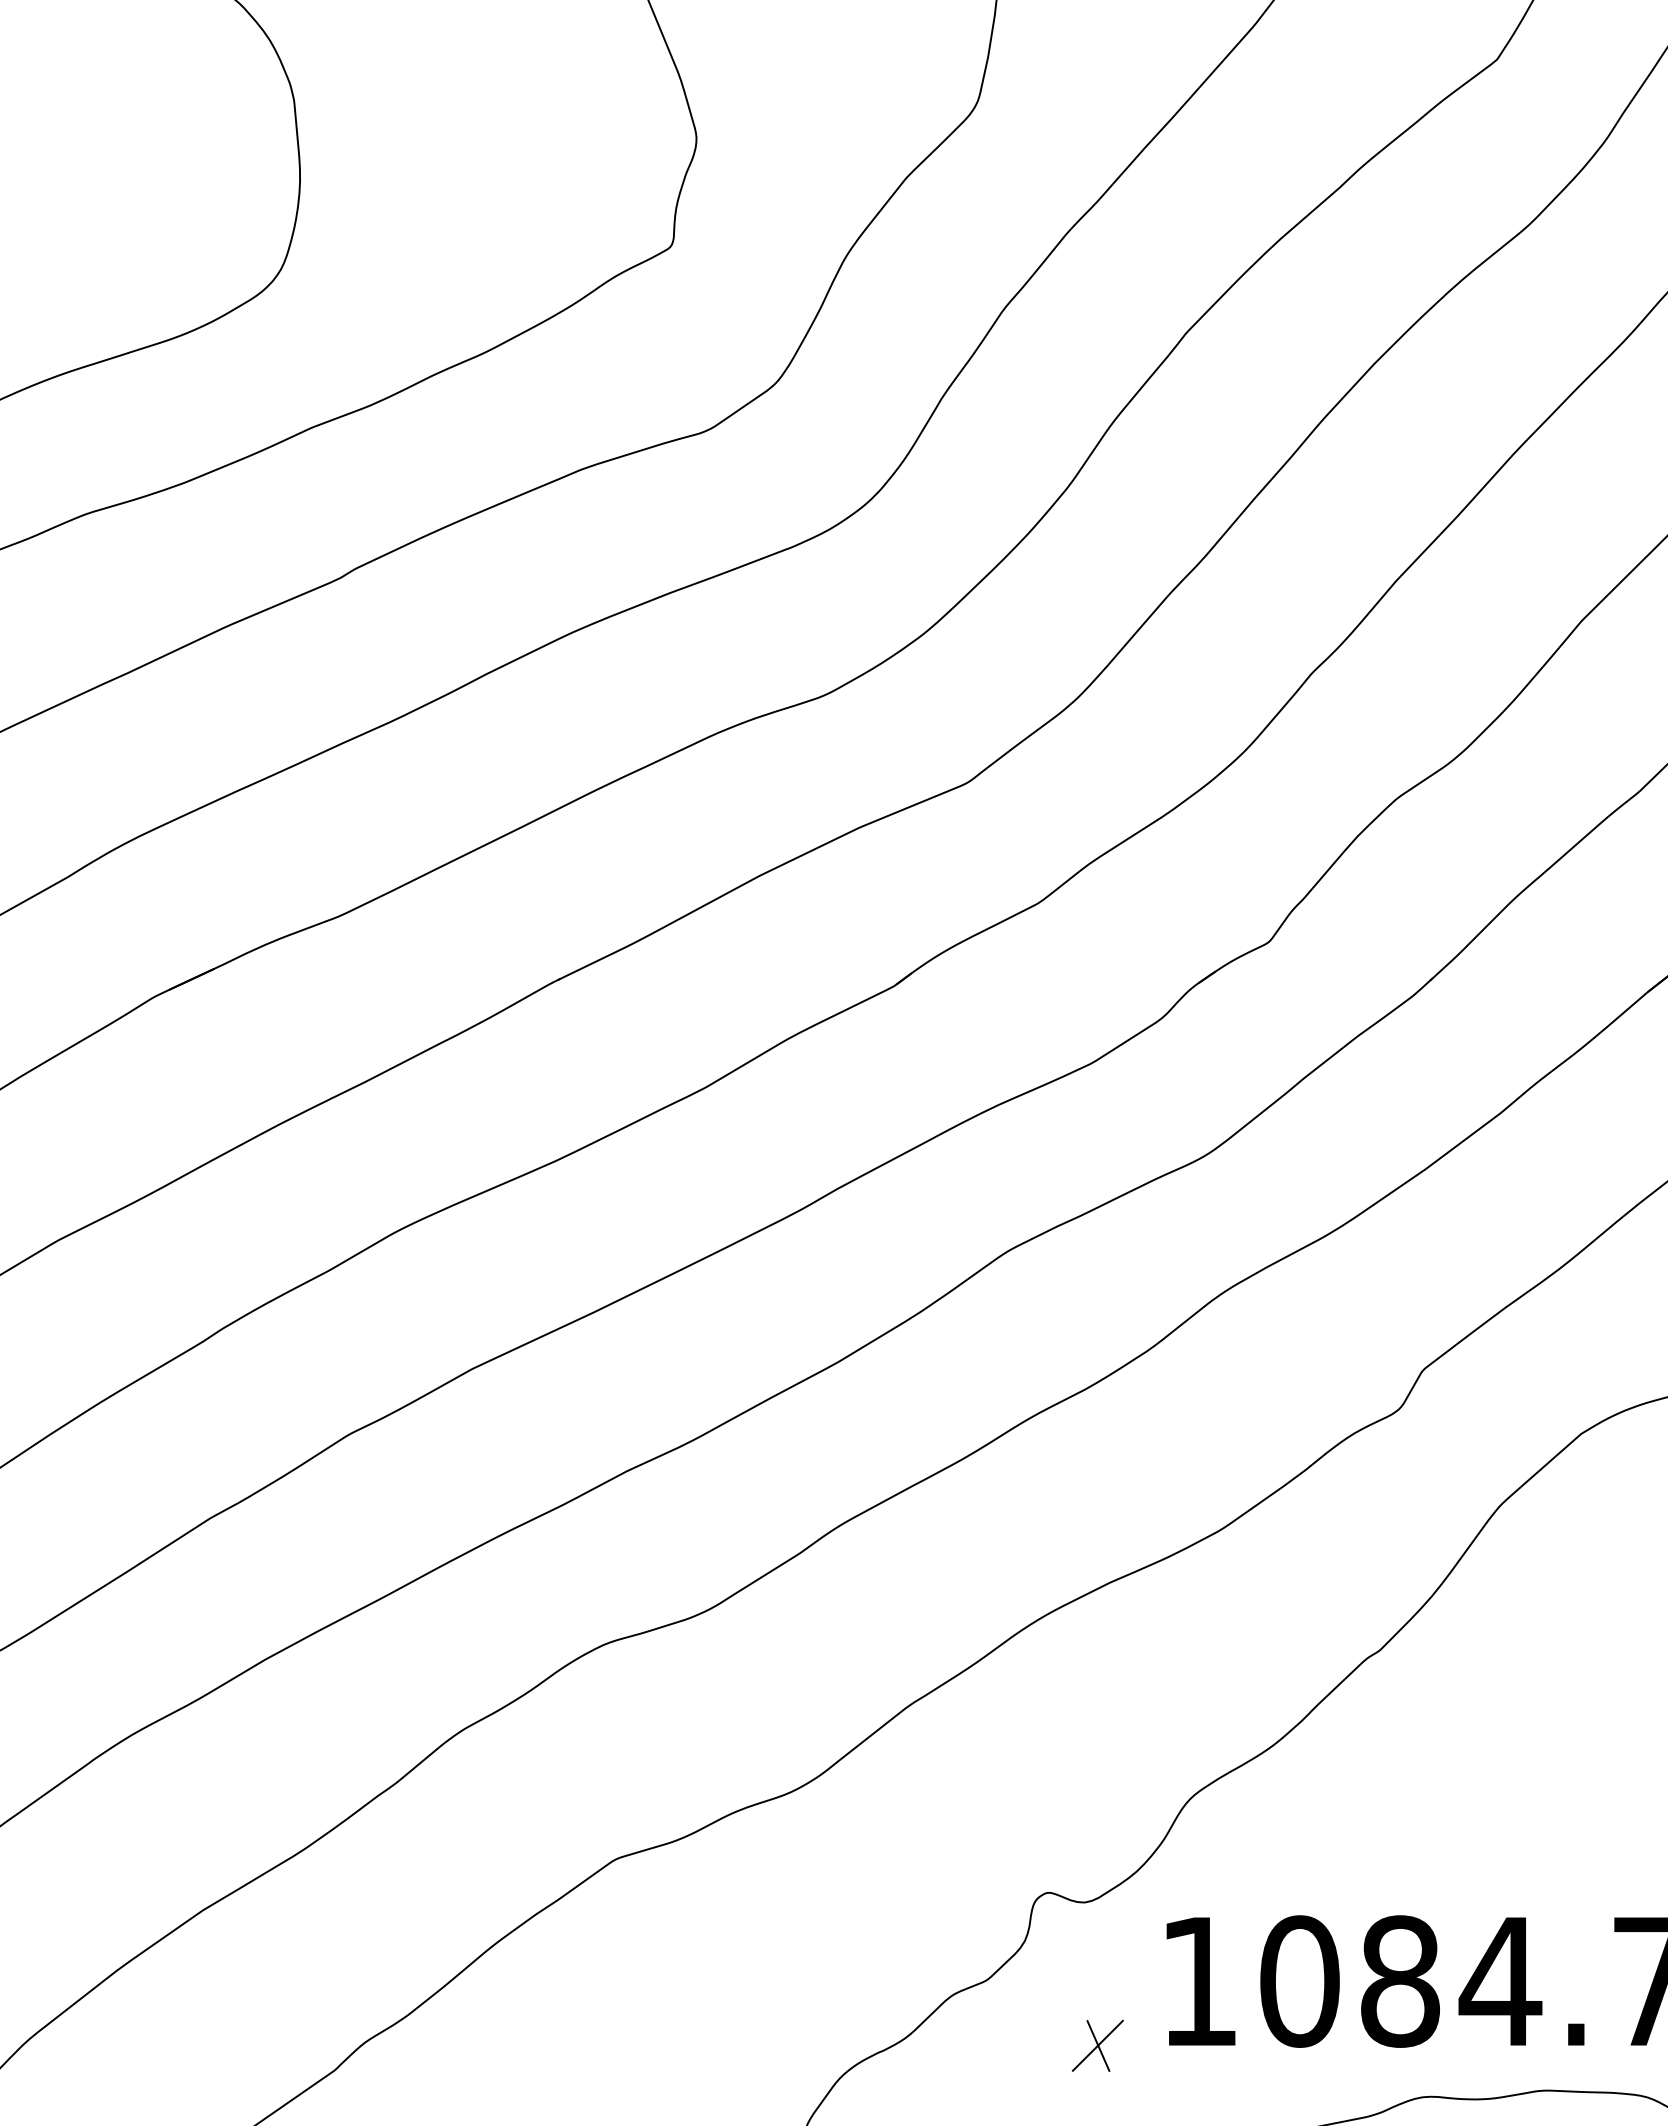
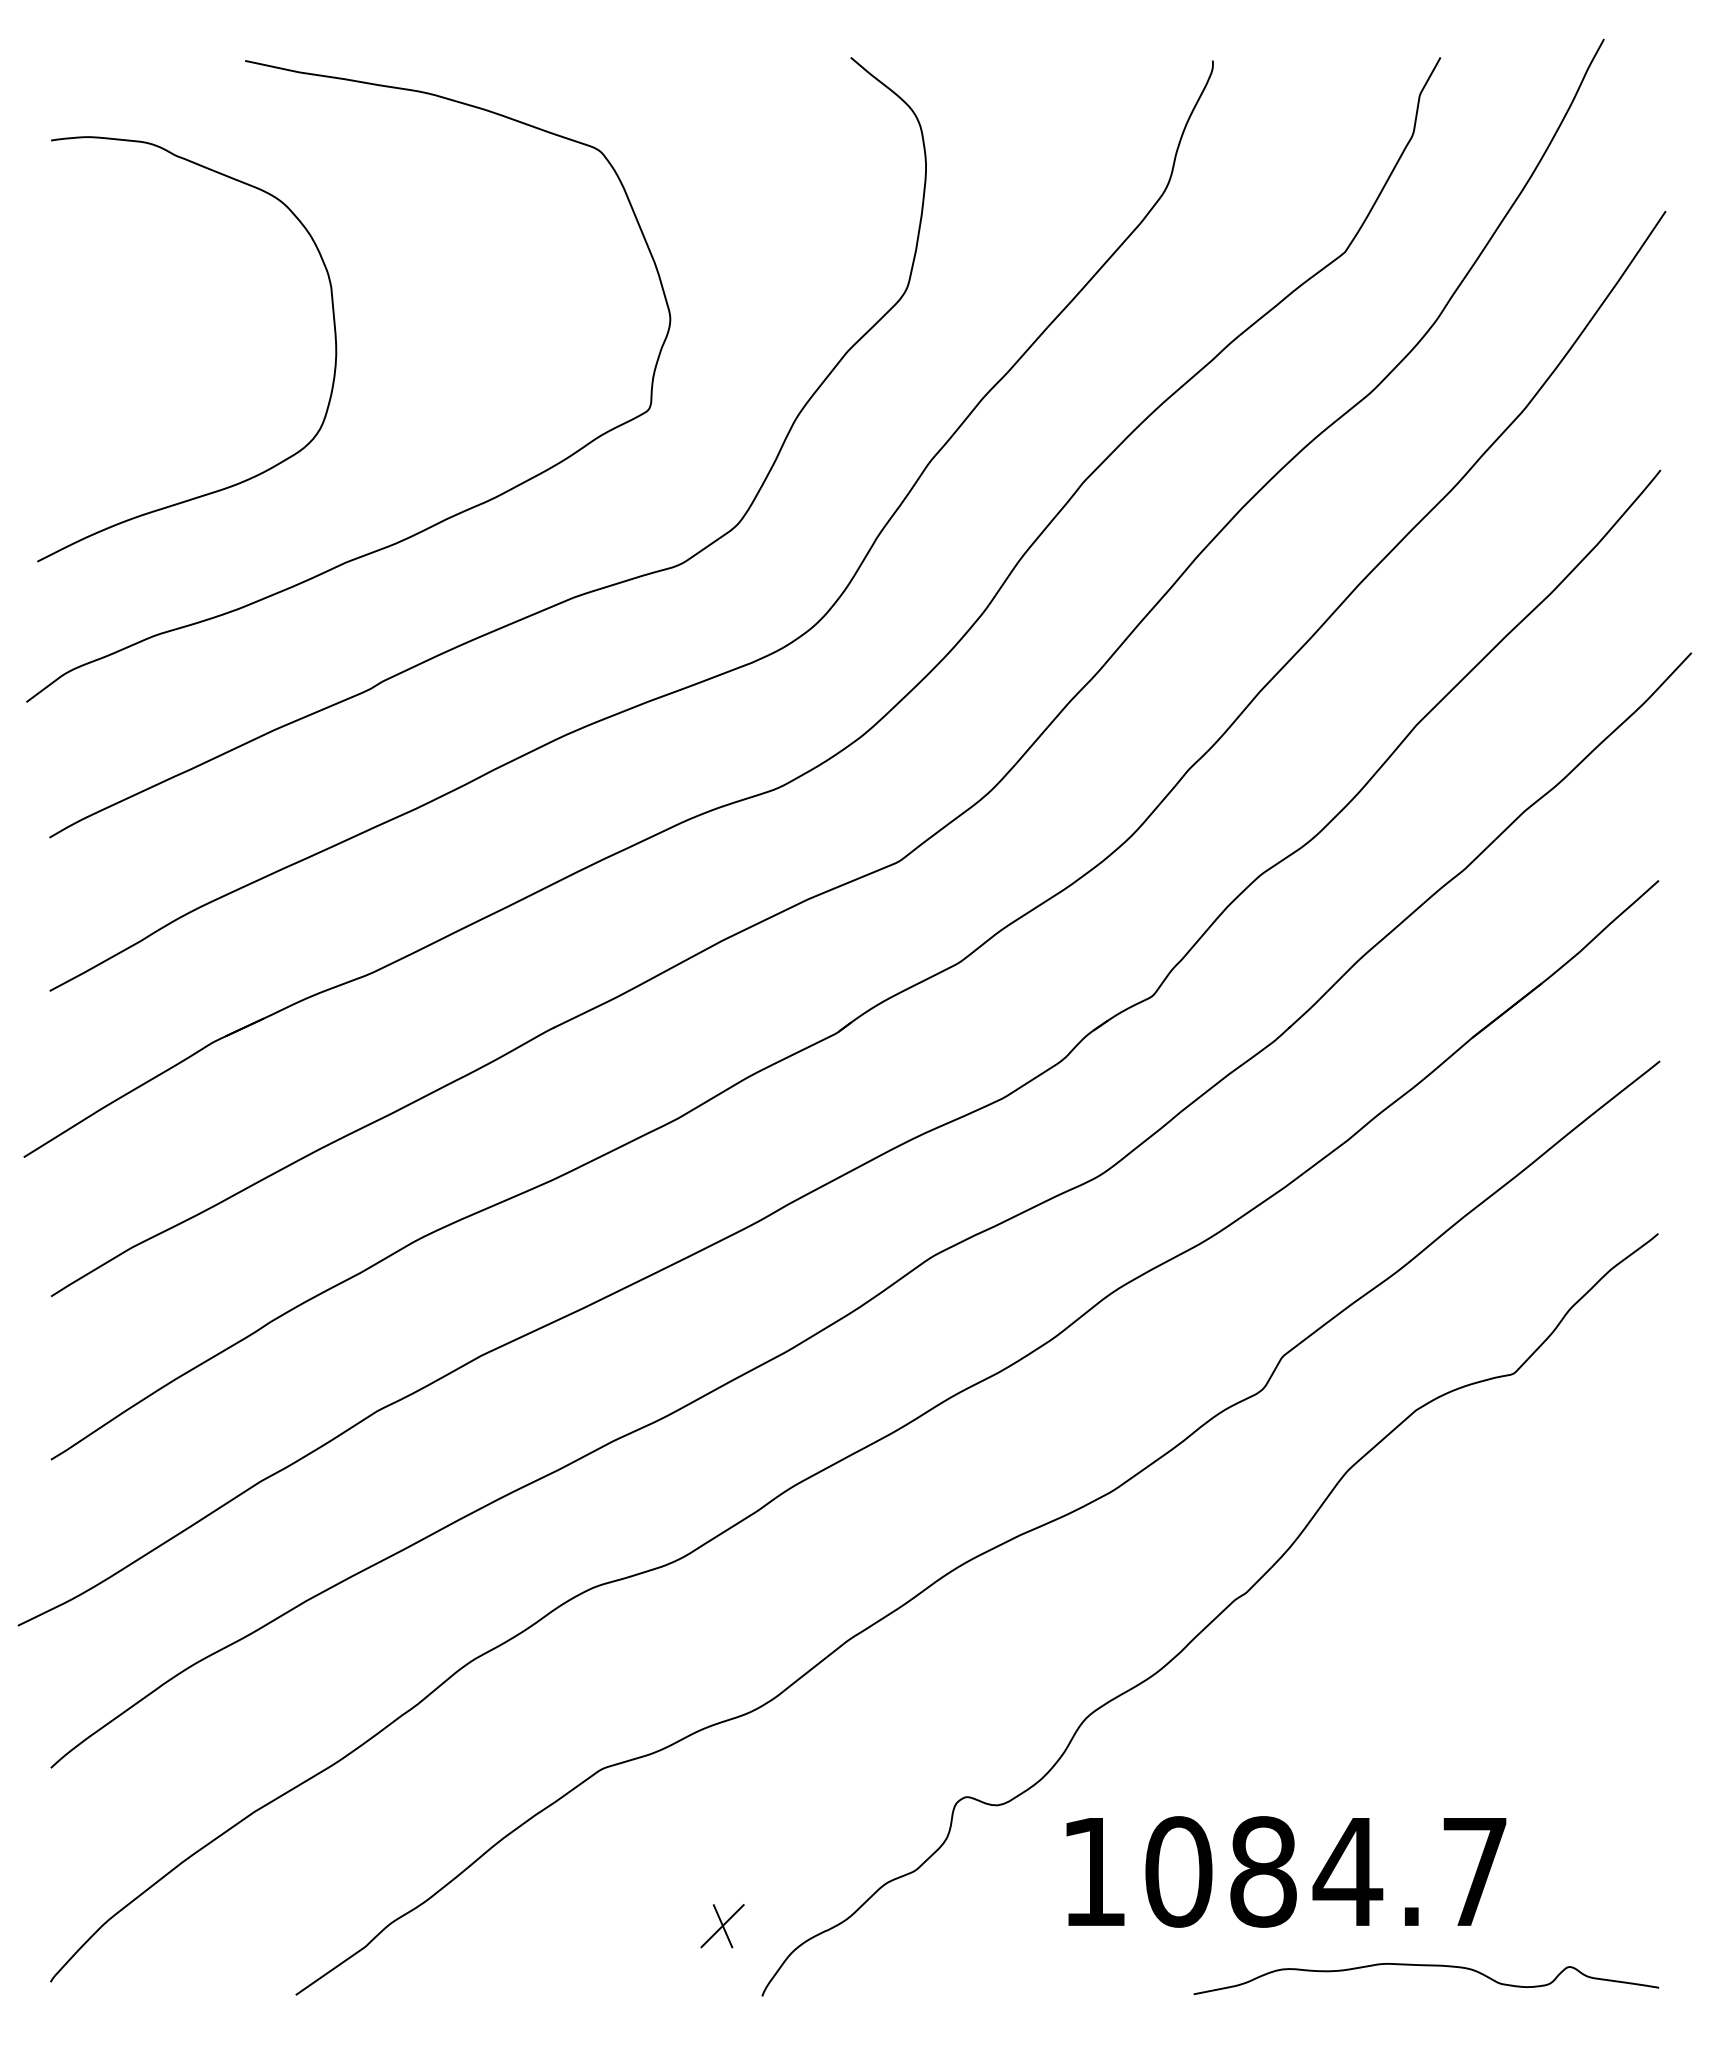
part: (1097, 2046) -> (722, 1926), moved

